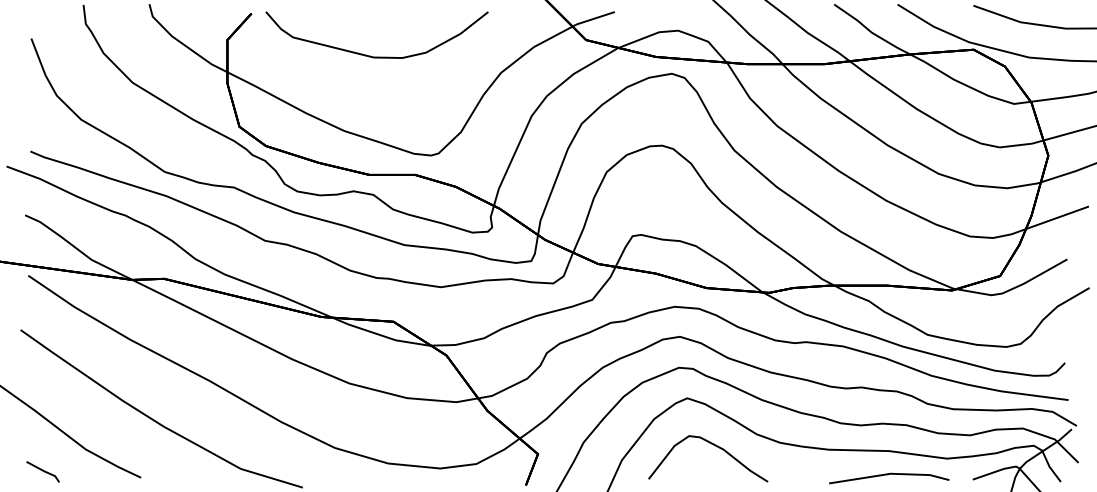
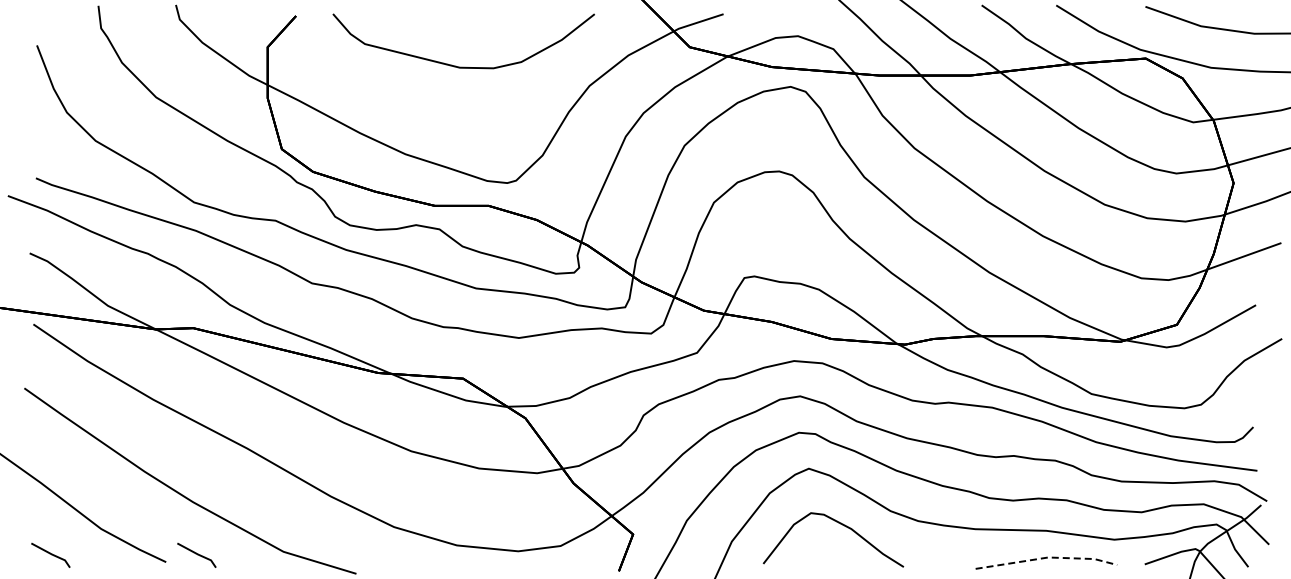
curve: (376, 56) -> (463, 66), moved
line: (166, 471) -> (196, 554), added
line: (891, 473) -> (1048, 557), solid -> dashed

